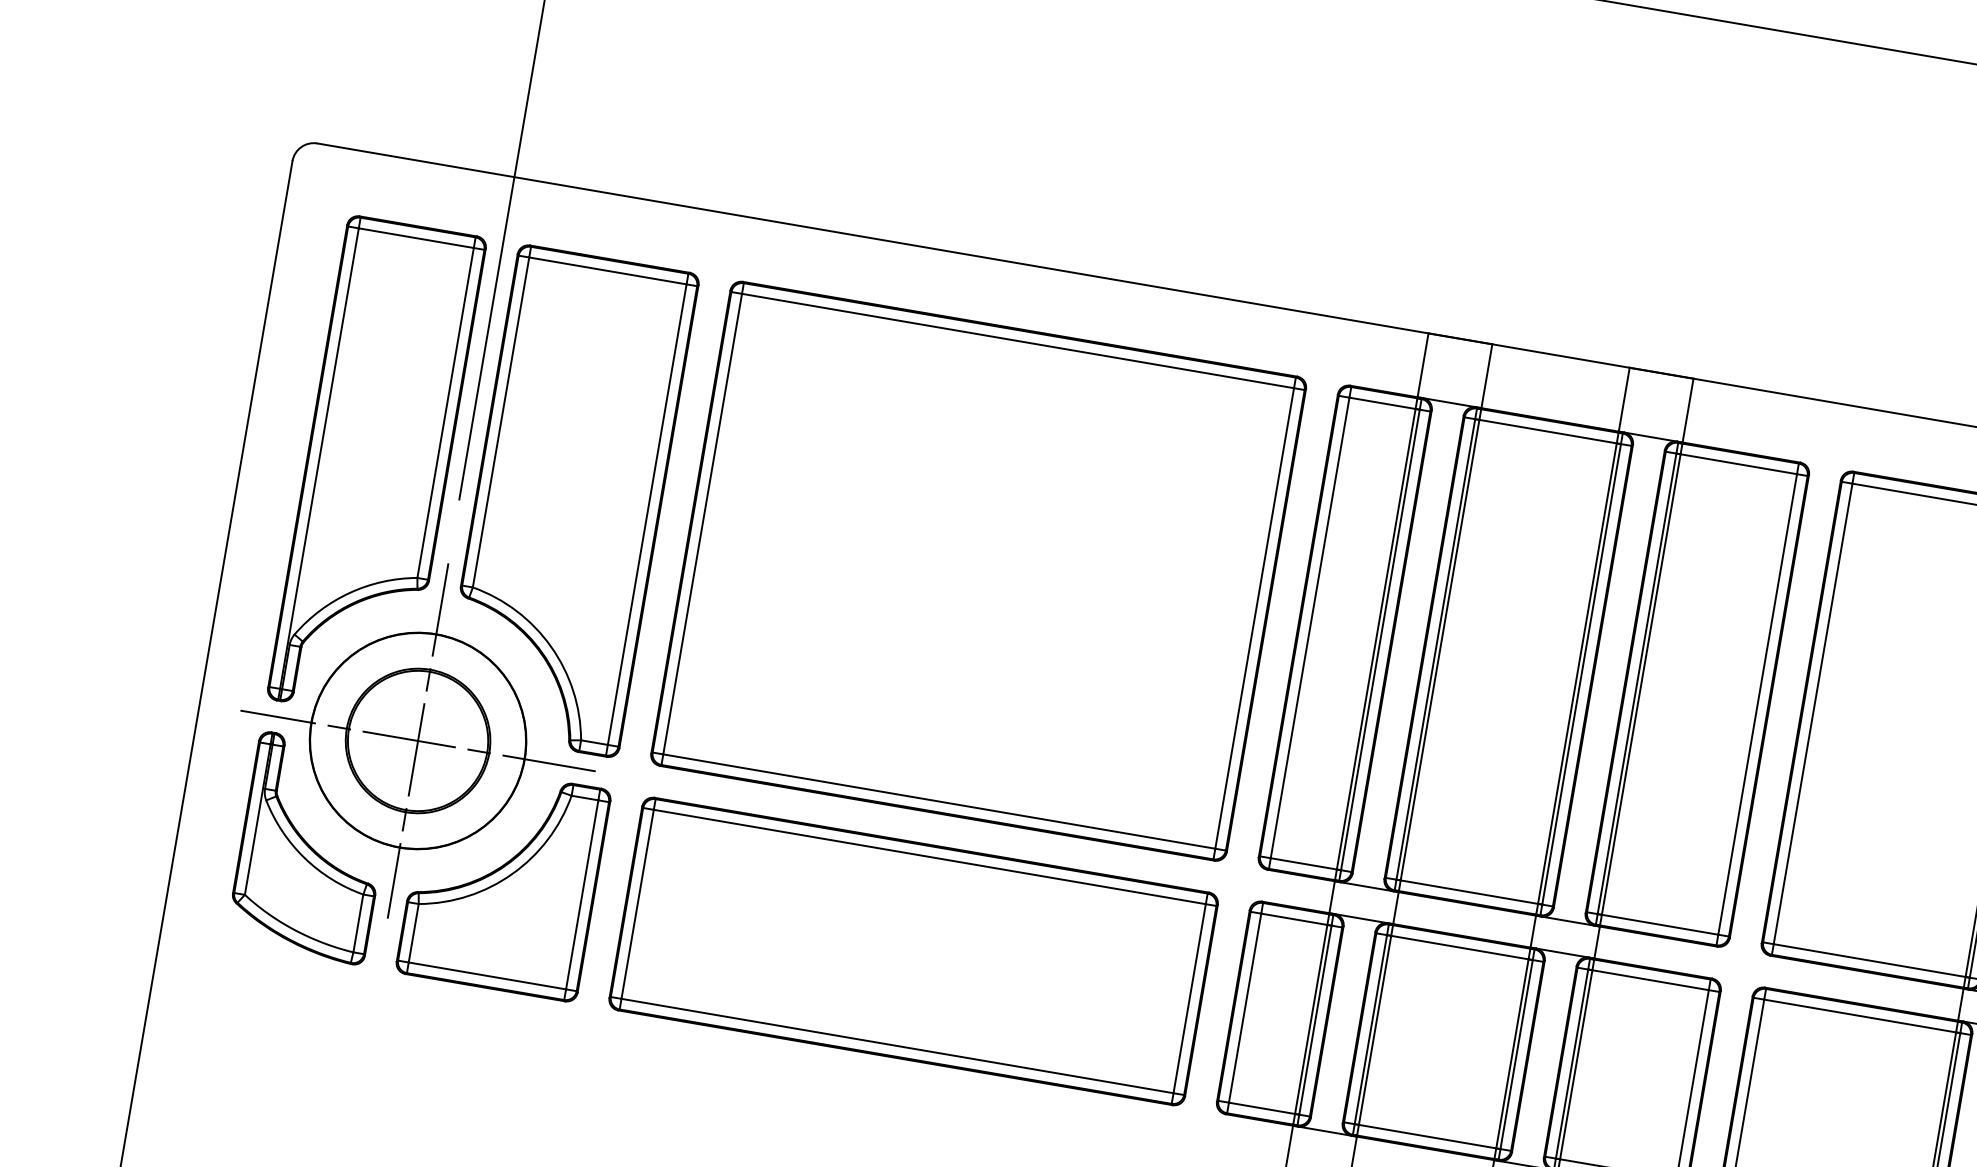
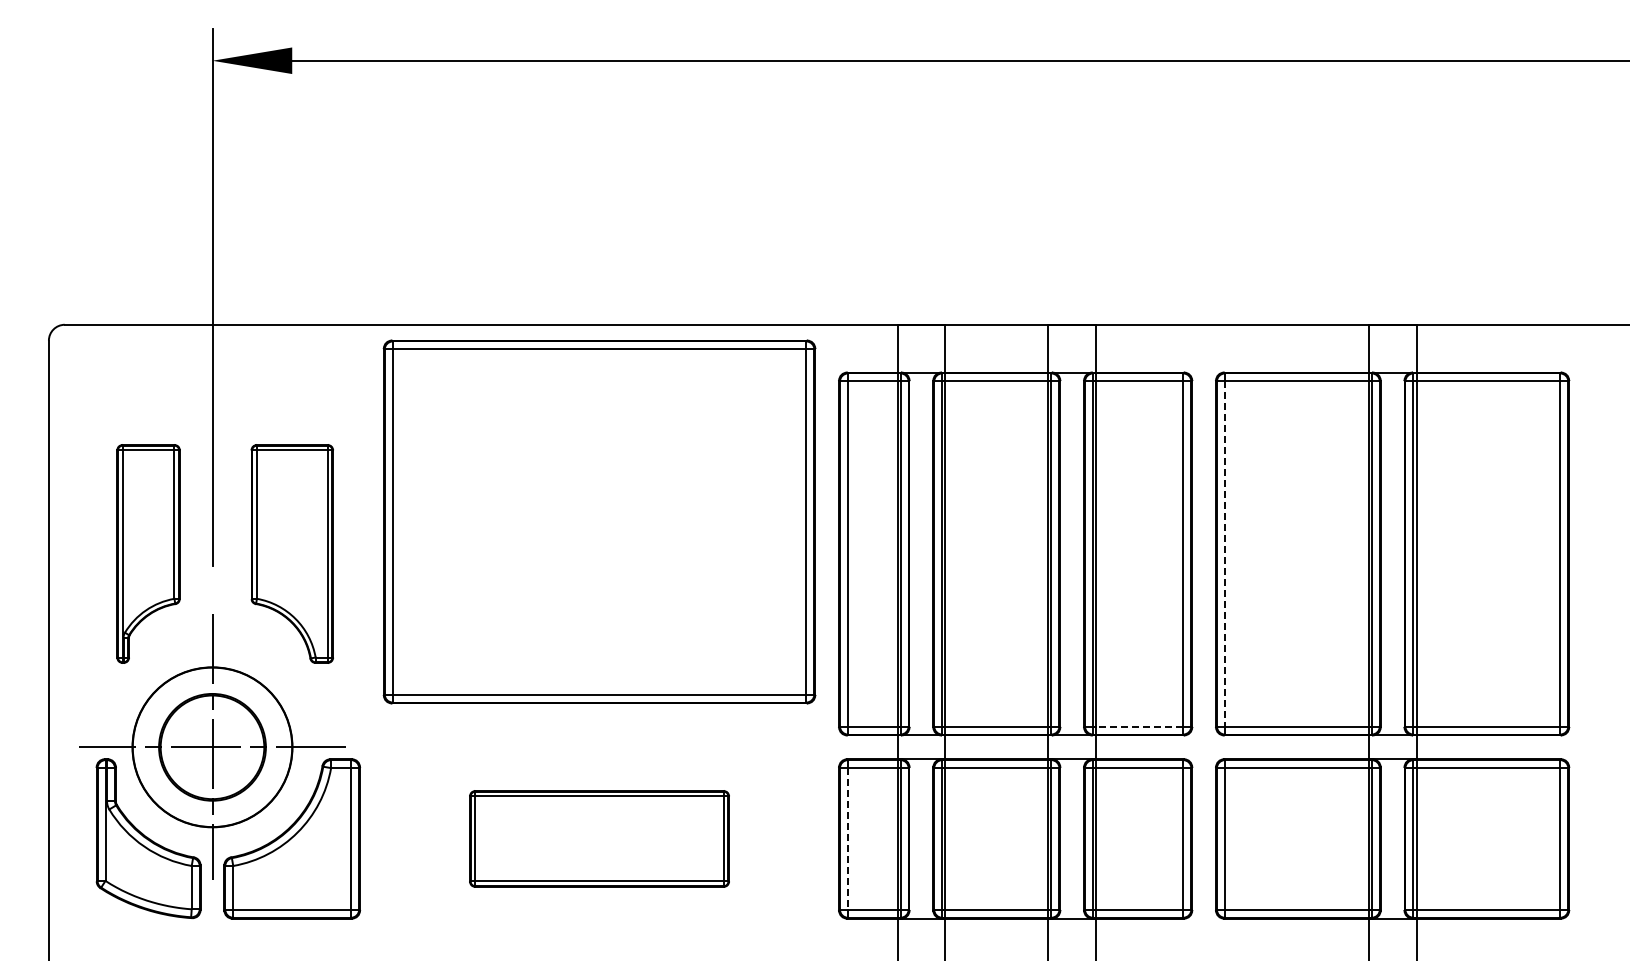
part: (376, 467) -> (148, 553), size x0.6
part: (569, 500) -> (292, 553), size x0.6
part: (978, 570) -> (599, 521), moved
line: (1812, 714) -> (1224, 554), solid -> dashed
line: (1657, 924) -> (1137, 726), solid -> dashed
part: (913, 950) -> (599, 838), size x0.6
line: (1244, 1007) -> (847, 838), solid -> dashed

